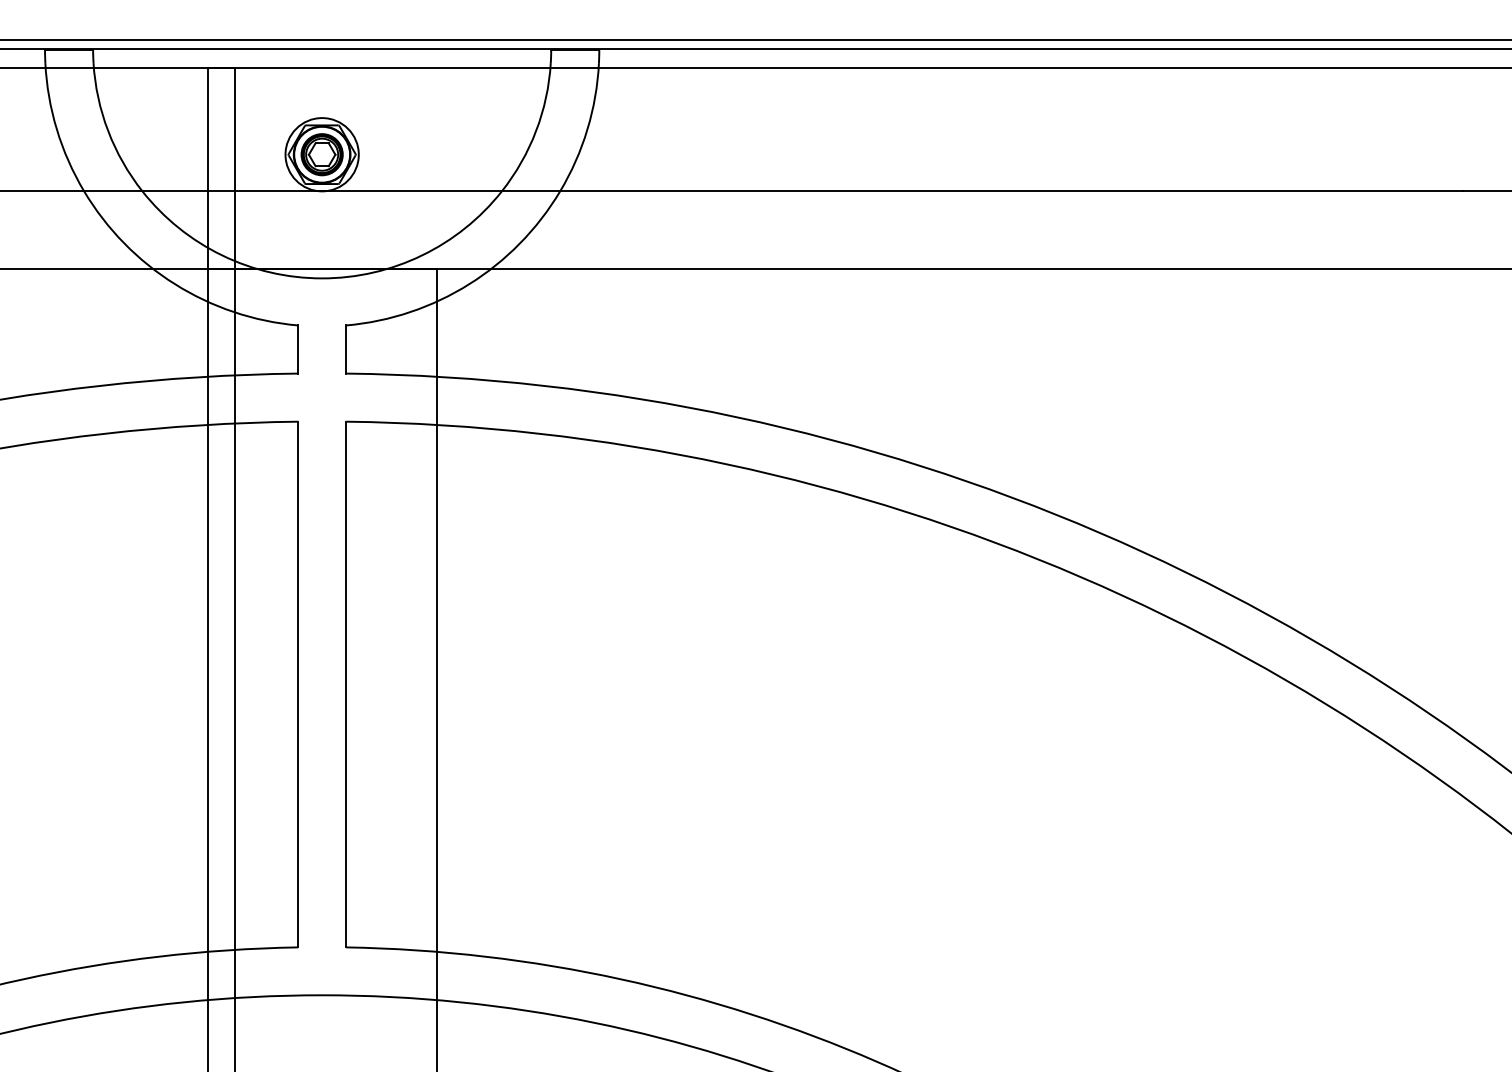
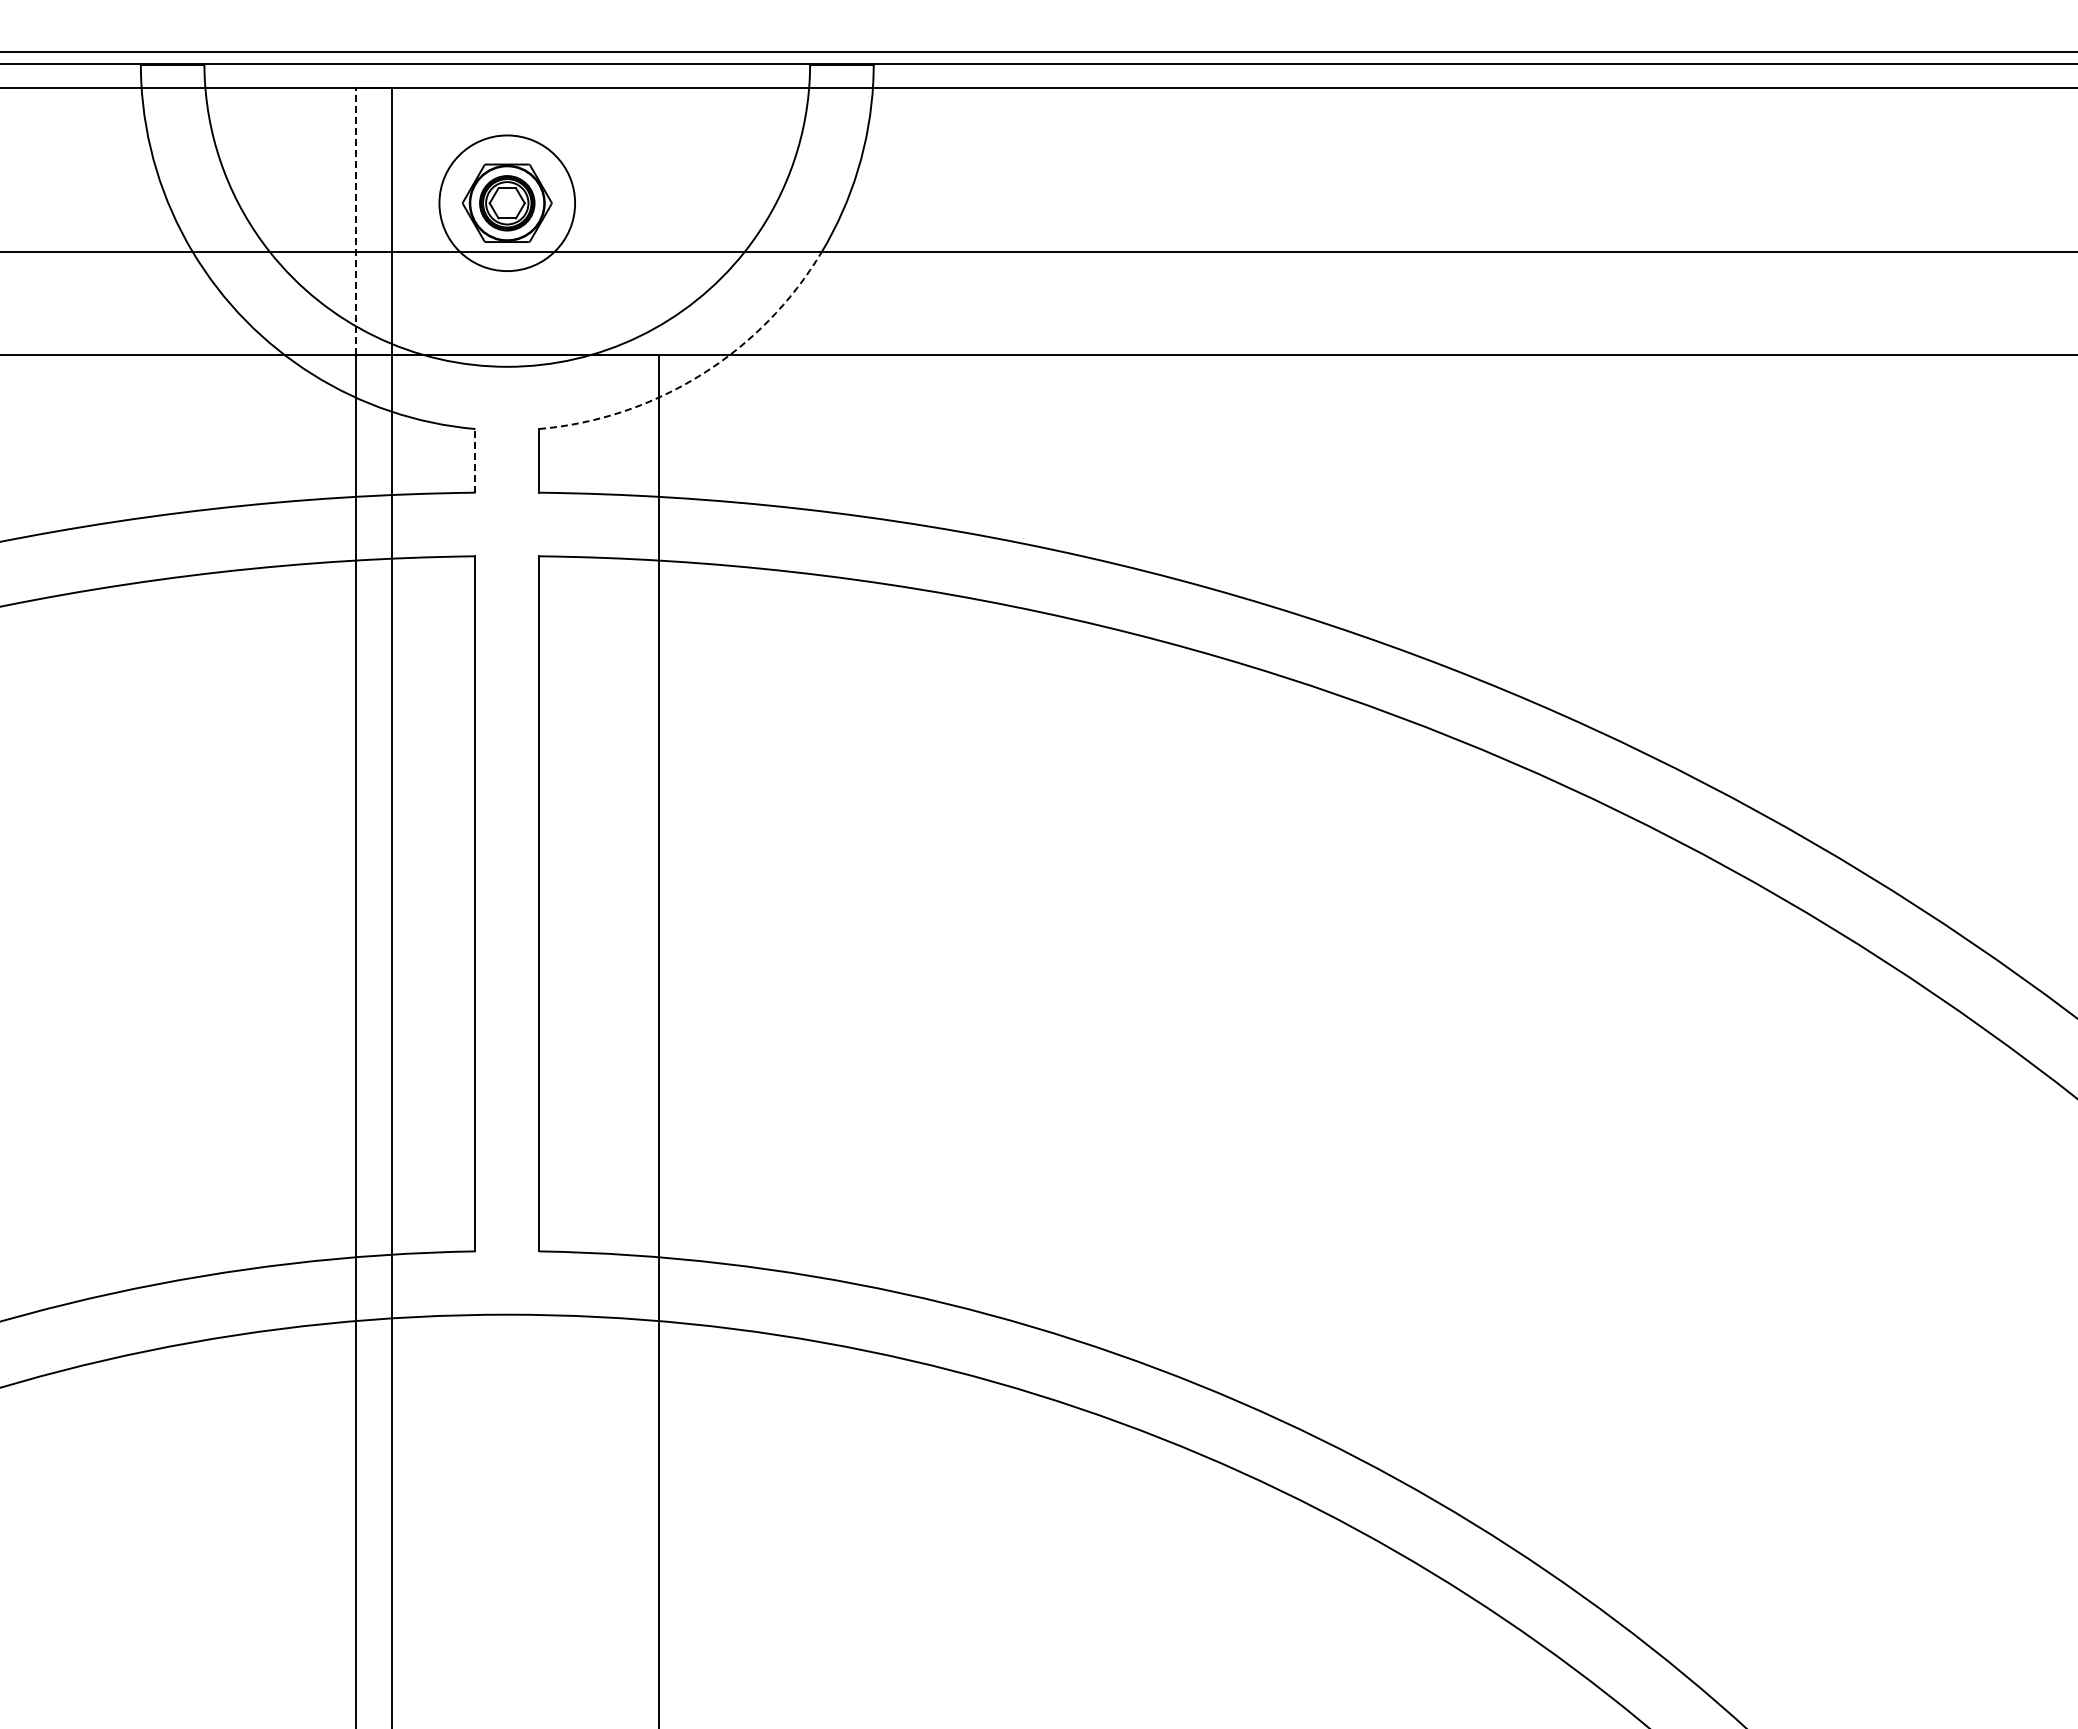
circle: (321, 154) -> (506, 202), size x1.4
line: (207, 167) -> (355, 220), solid -> dashed
arc: (469, 284) -> (701, 374), solid -> dashed
line: (298, 349) -> (475, 460), solid -> dashed

